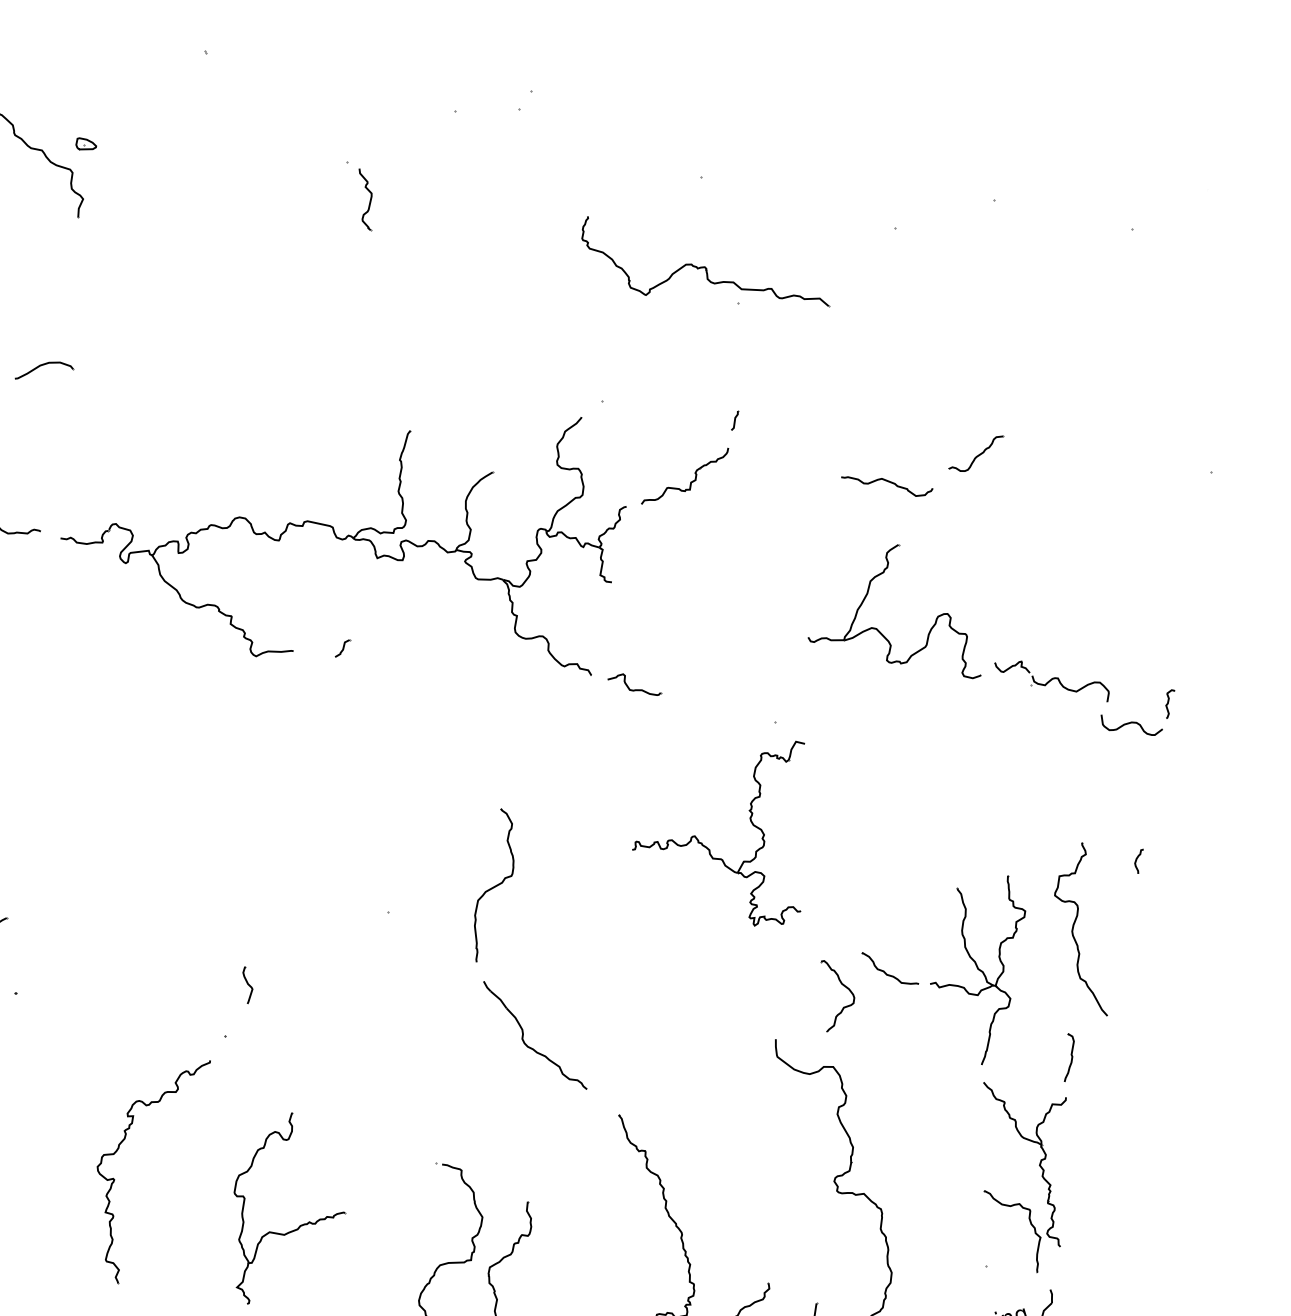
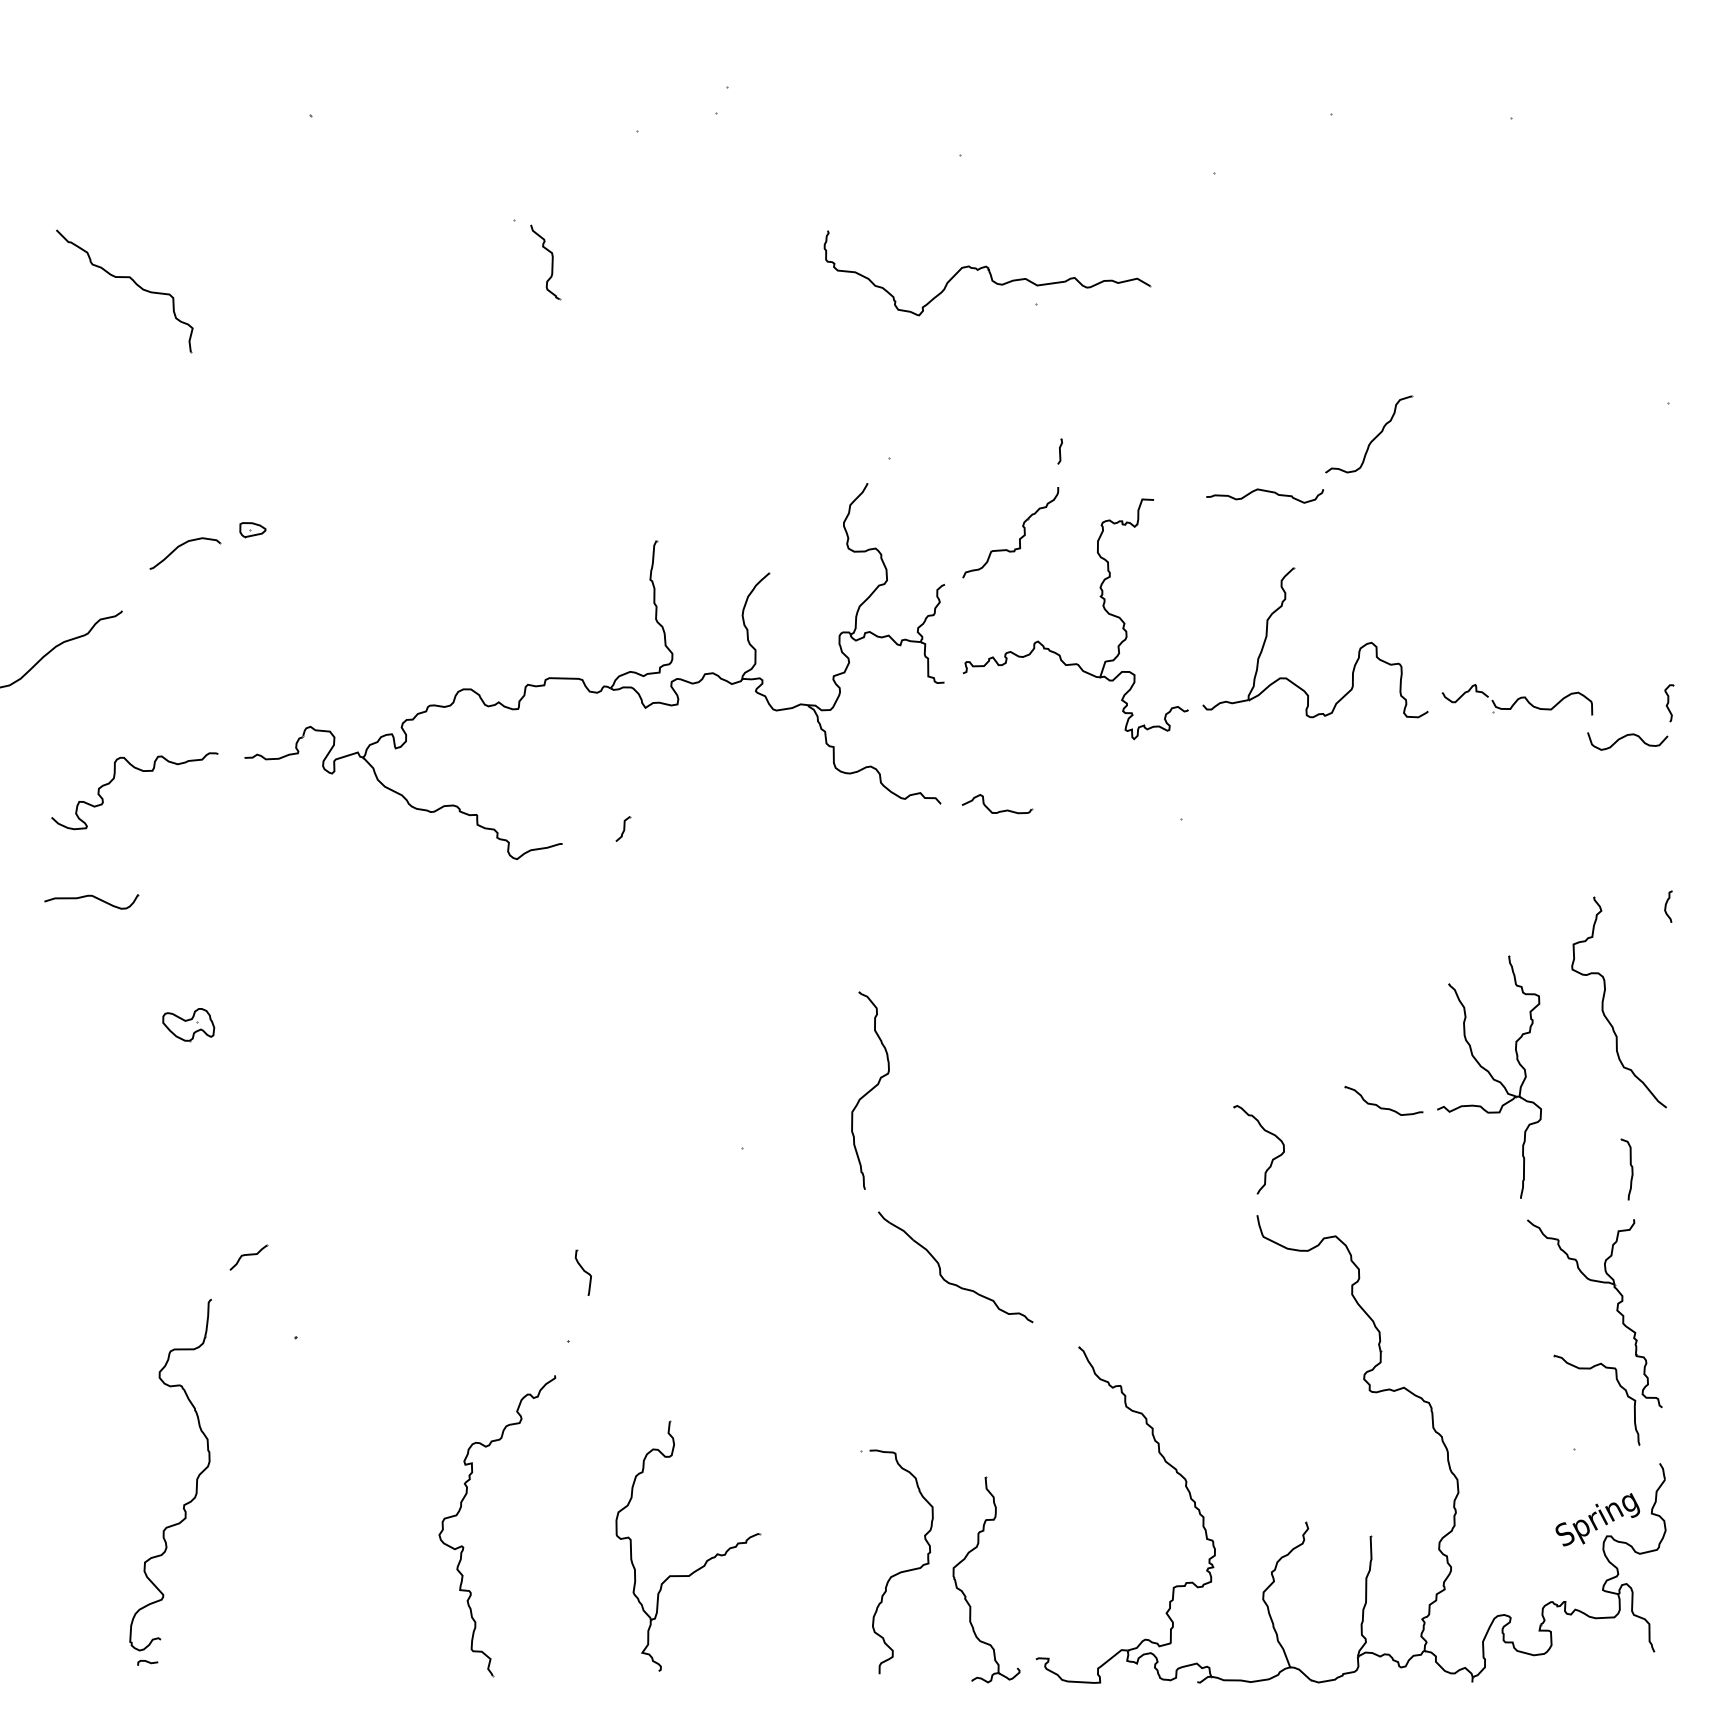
part: (85, 145) -> (252, 530), moved
part: (976, 452) -> (1369, 434), size x1.43
part: (749, 818) -> (1102, 606), moved
part: (843, 1006) -> (1272, 1158), moved

